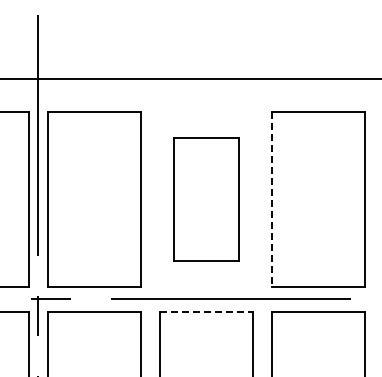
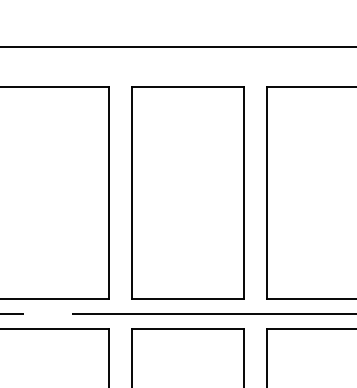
part: (206, 199) -> (187, 193), size x1.43
line: (271, 199) -> (266, 193), dashed -> solid
line: (206, 312) -> (187, 329), dashed -> solid

